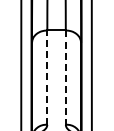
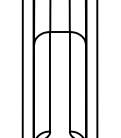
line: (47, 77) -> (50, 81), dashed -> solid
line: (65, 78) -> (69, 82), dashed -> solid

